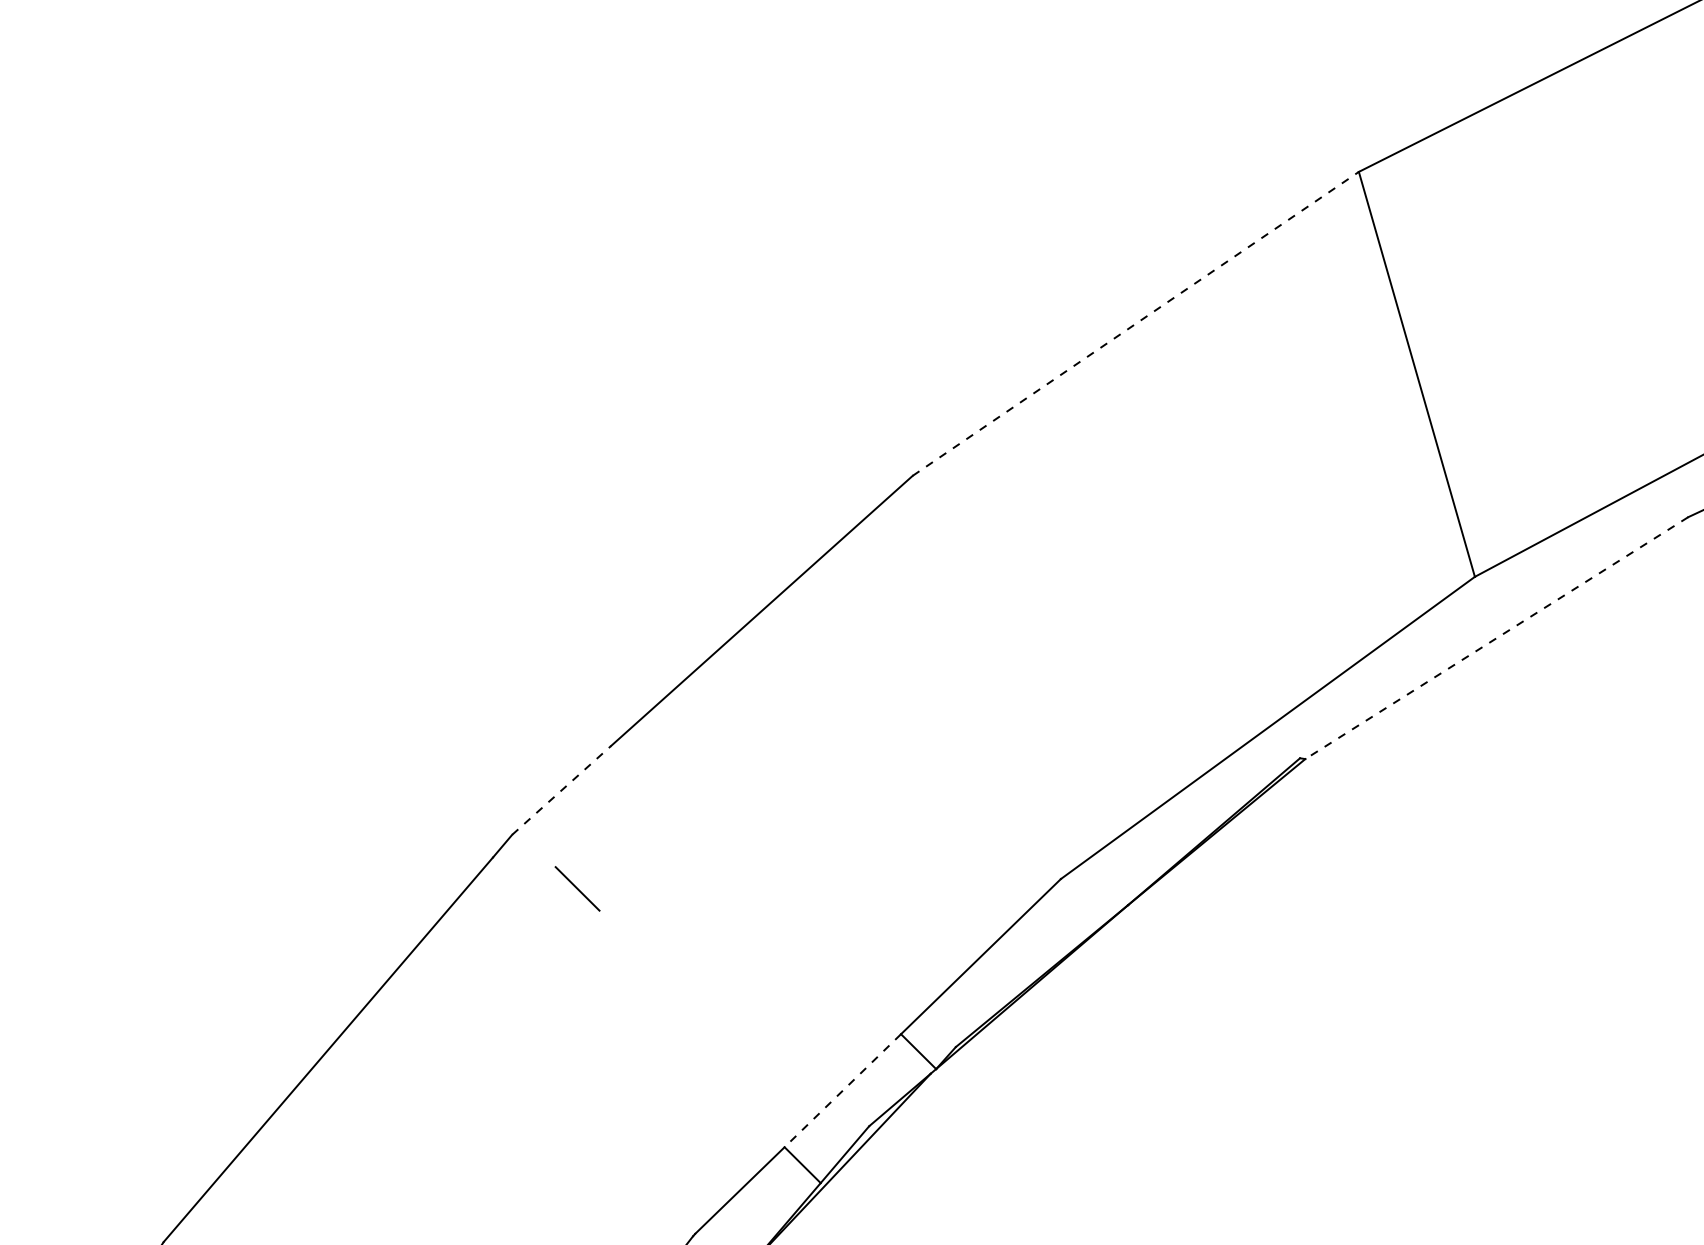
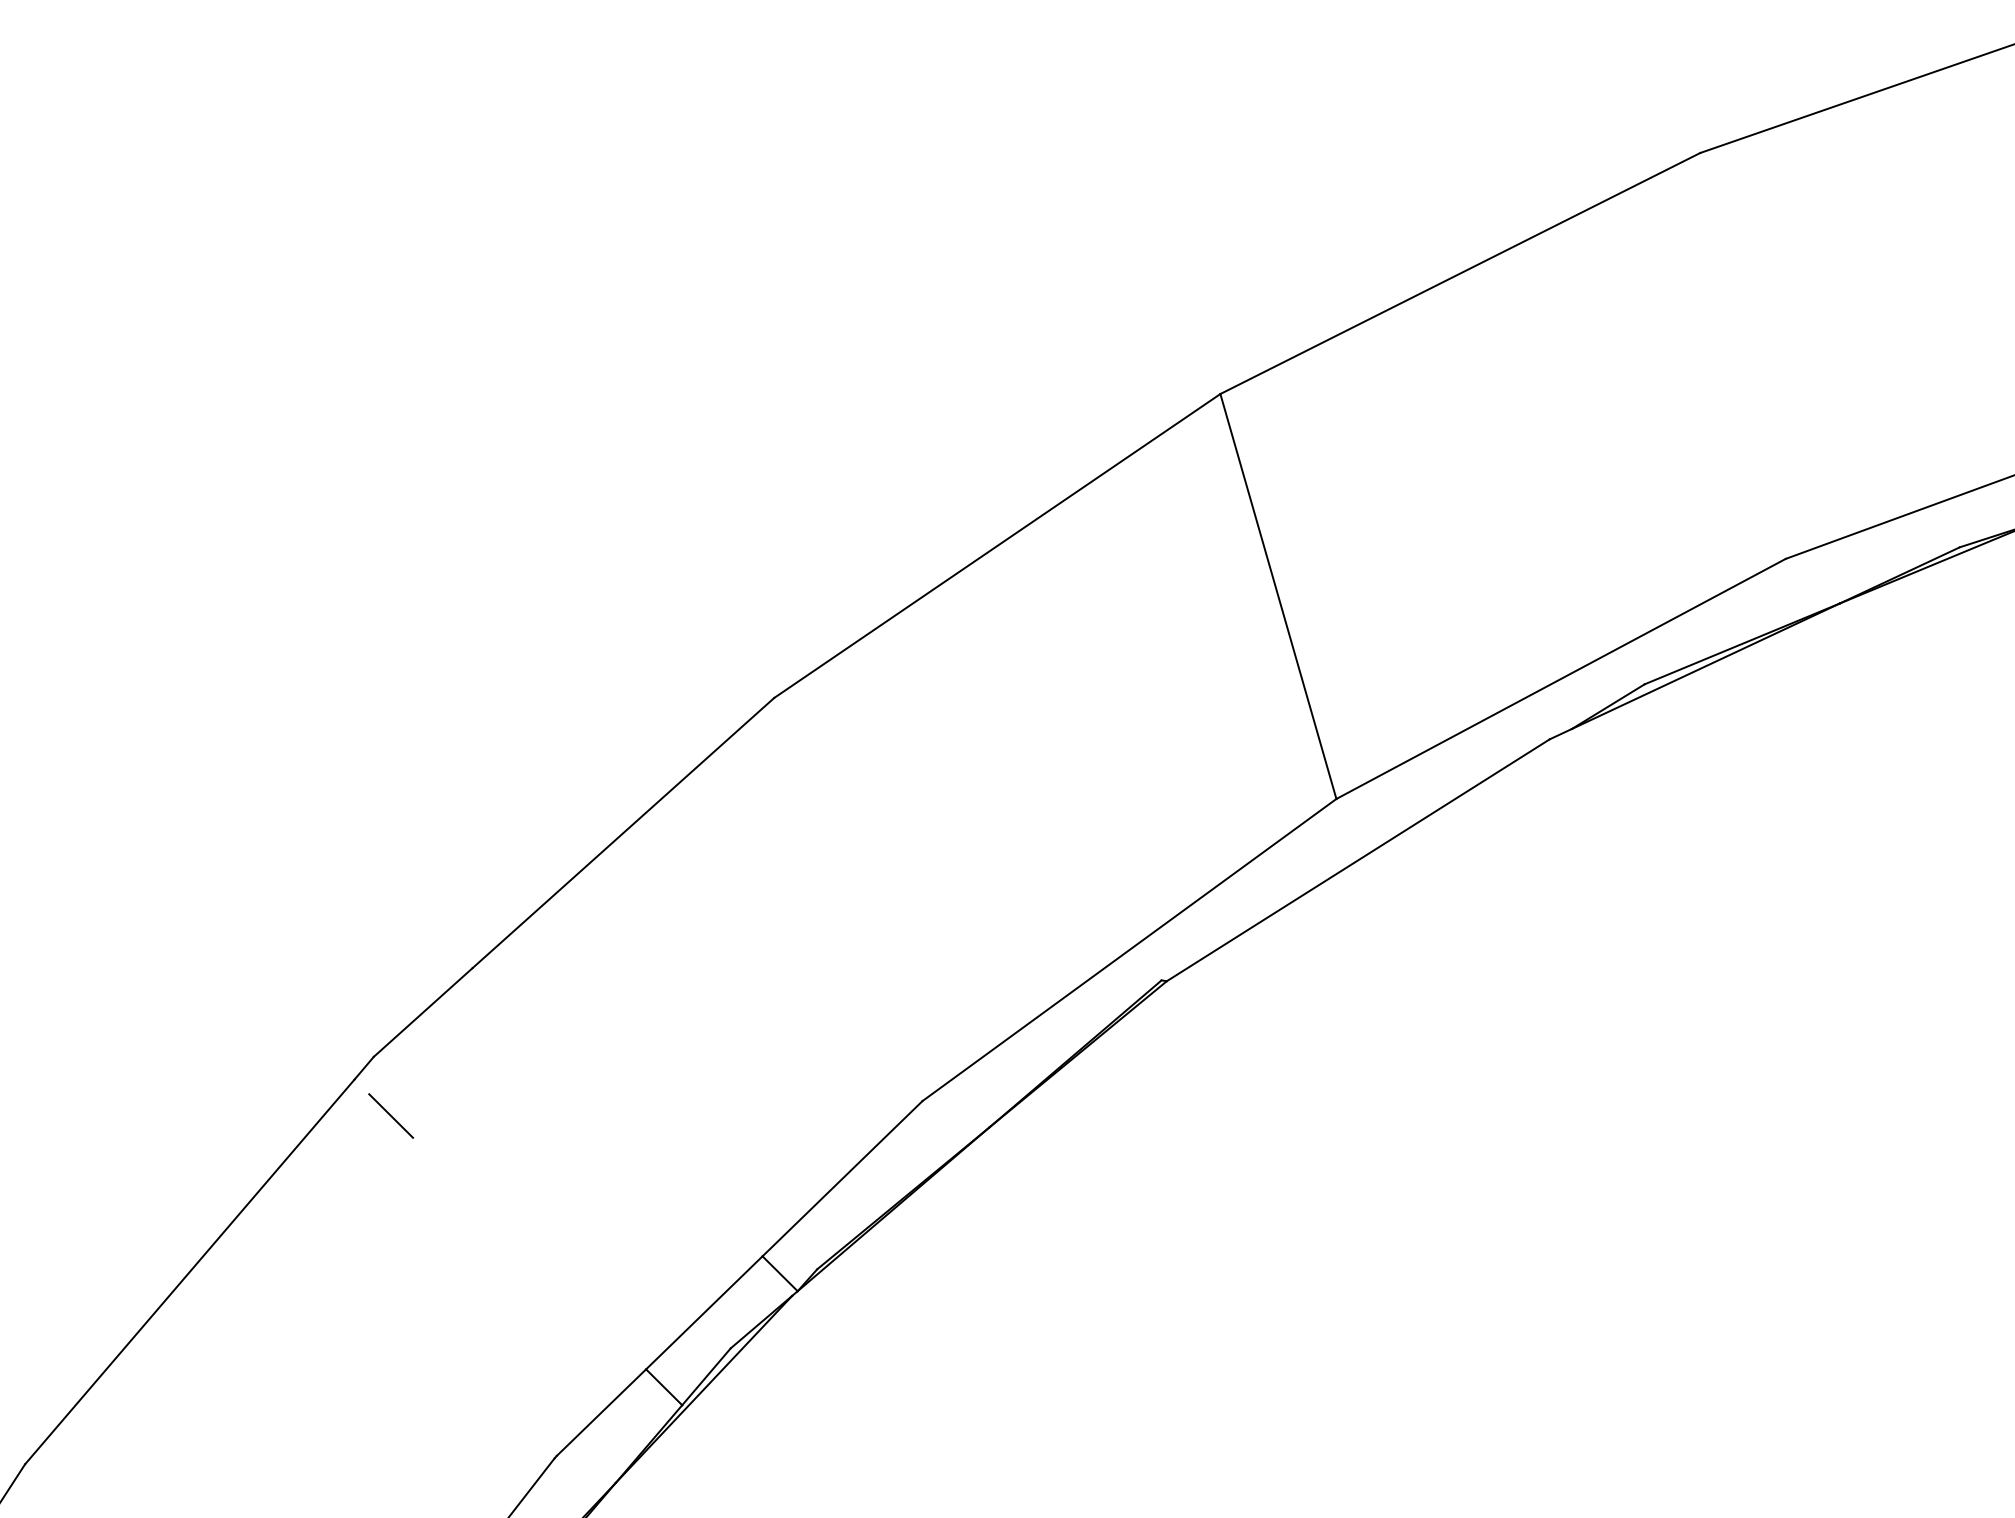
line: (1135, 324) -> (997, 546), dashed -> solid
line: (1495, 638) -> (1357, 860), dashed -> solid
line: (561, 790) -> (423, 1012), dashed -> solid
line: (577, 888) -> (391, 1115), moved
line: (841, 1091) -> (703, 1313), dashed -> solid

